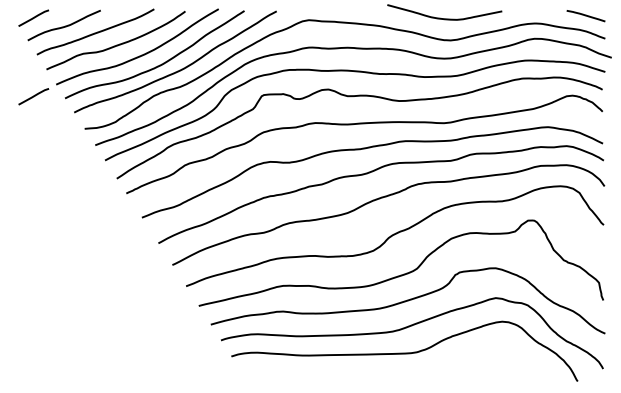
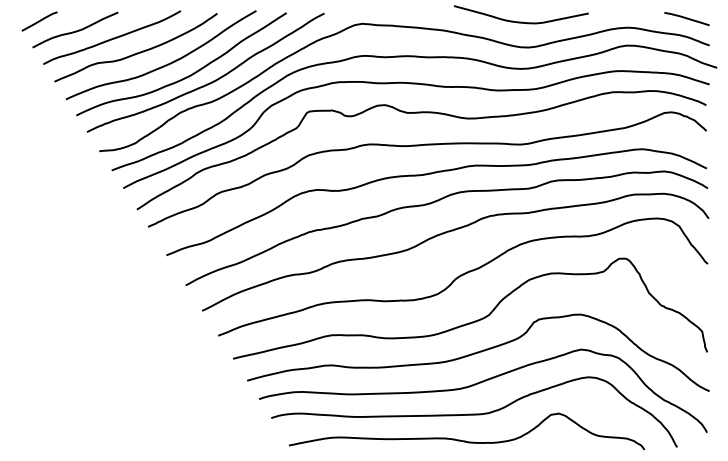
line: (33, 96) -> (39, 113), removed
curve: (397, 375) -> (465, 440), added

